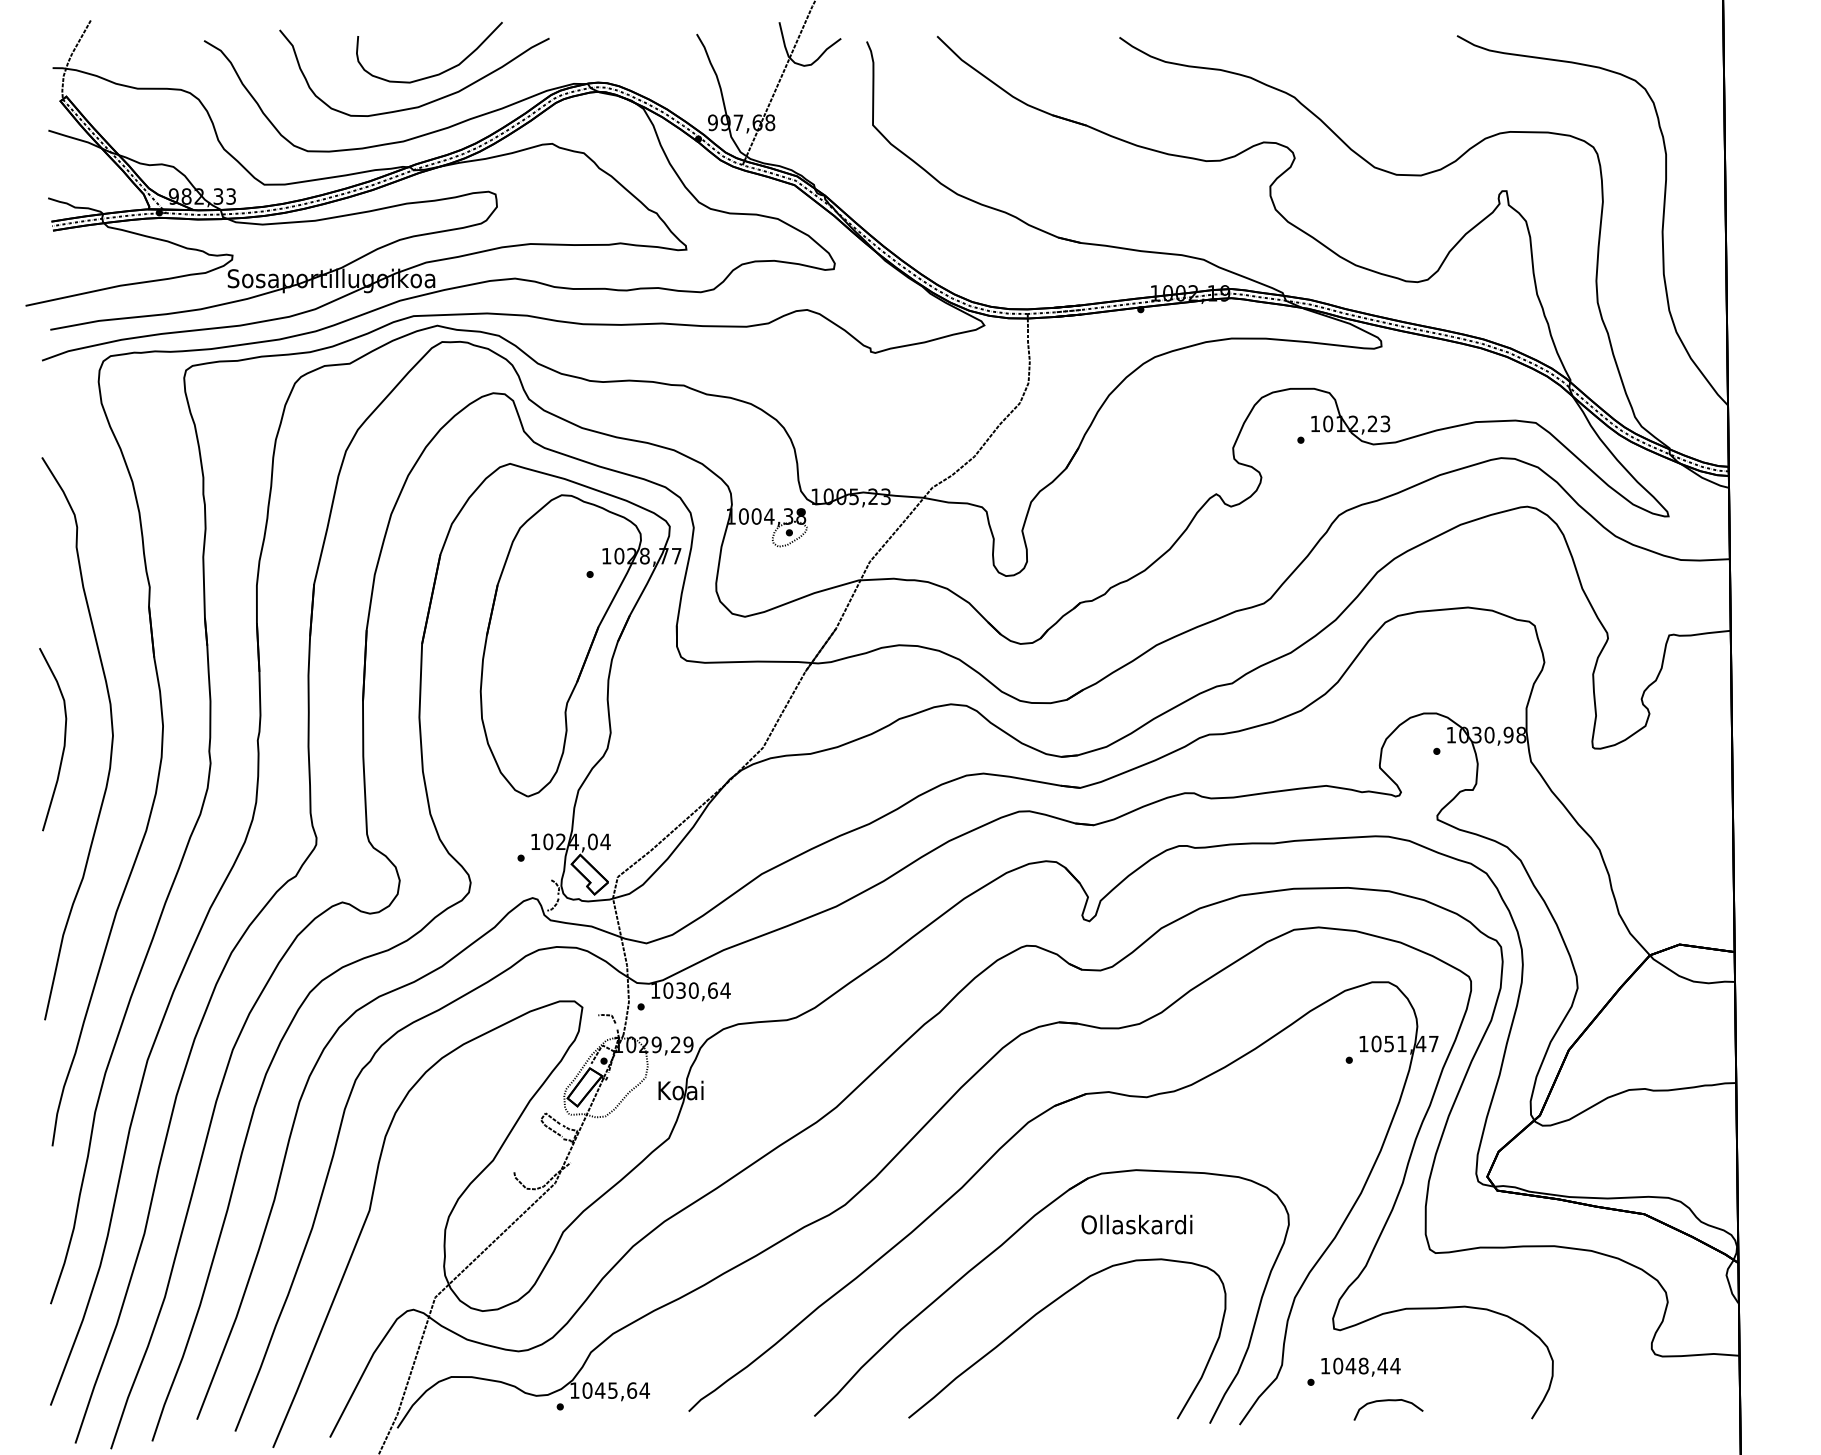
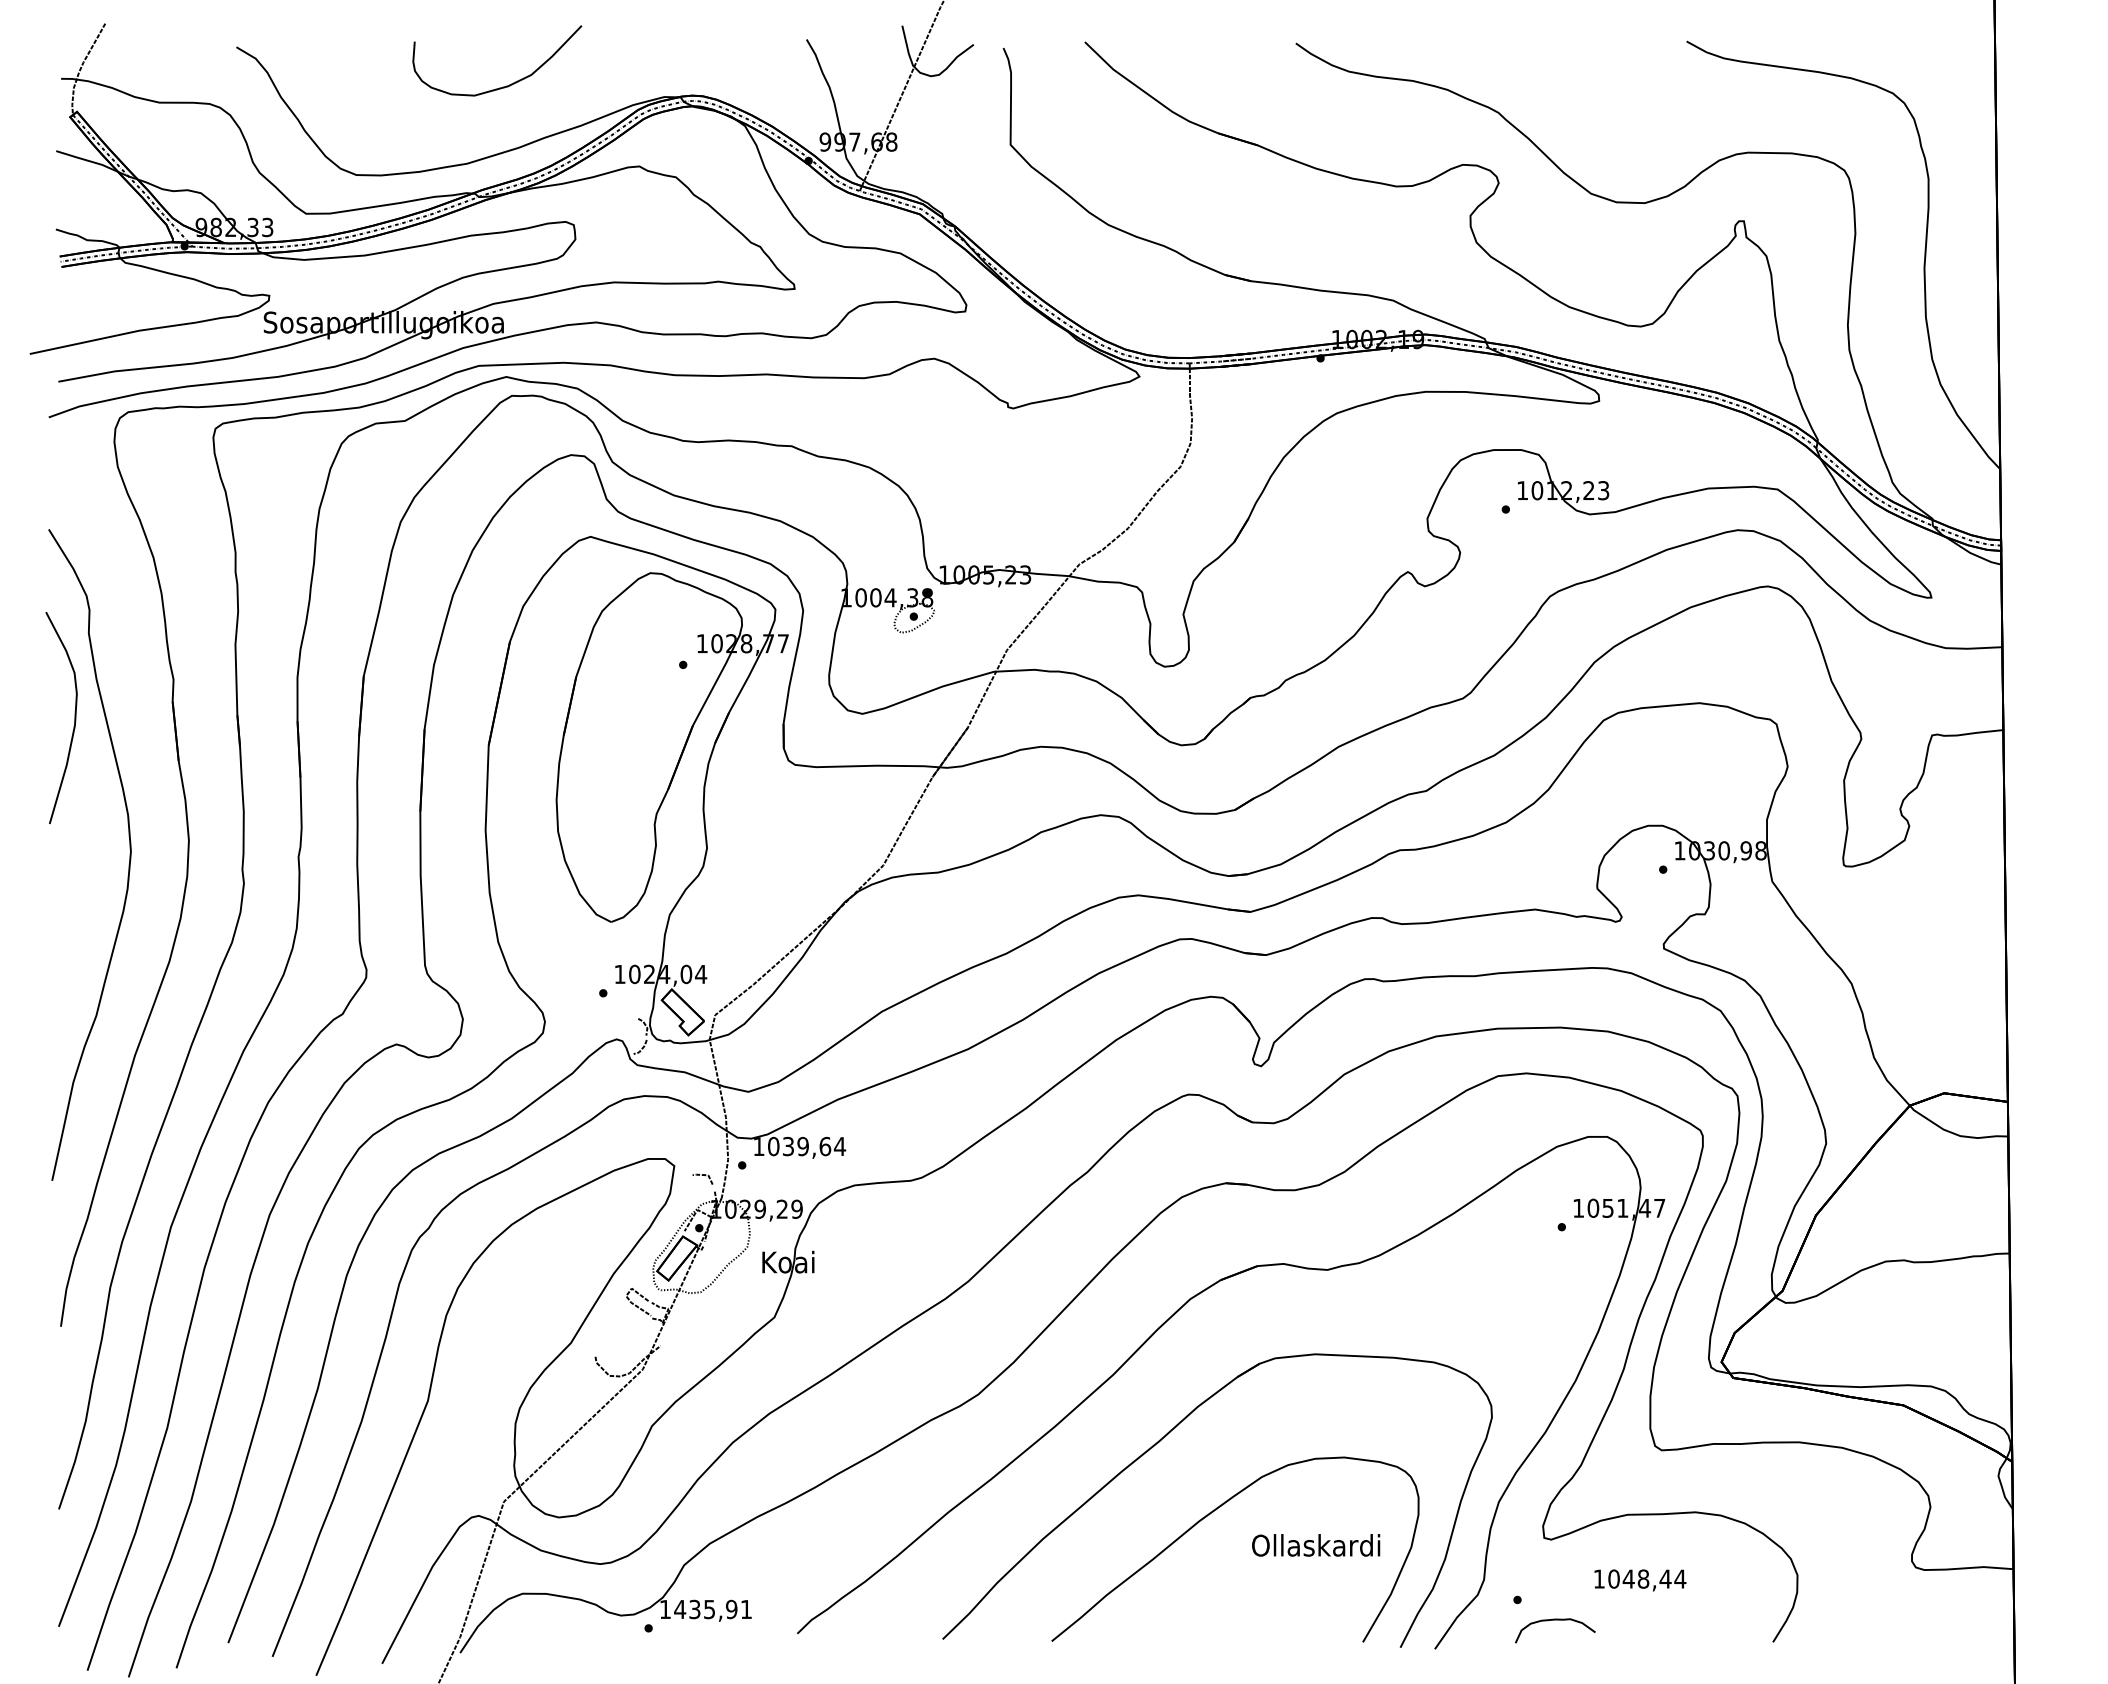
curve: (427, 102) -> (495, 118), removed
curve: (64, 740) -> (74, 718), moved
text: (693, 990) -> (802, 1146), 1030,64 -> 1039,64
text: (1137, 1224) -> (1316, 1545), moved
text: (1361, 1367) -> (1640, 1580), moved
text: (616, 1390) -> (713, 1609), 1045,64 -> 1435,91
curve: (1388, 1400) -> (1555, 1620), moved

